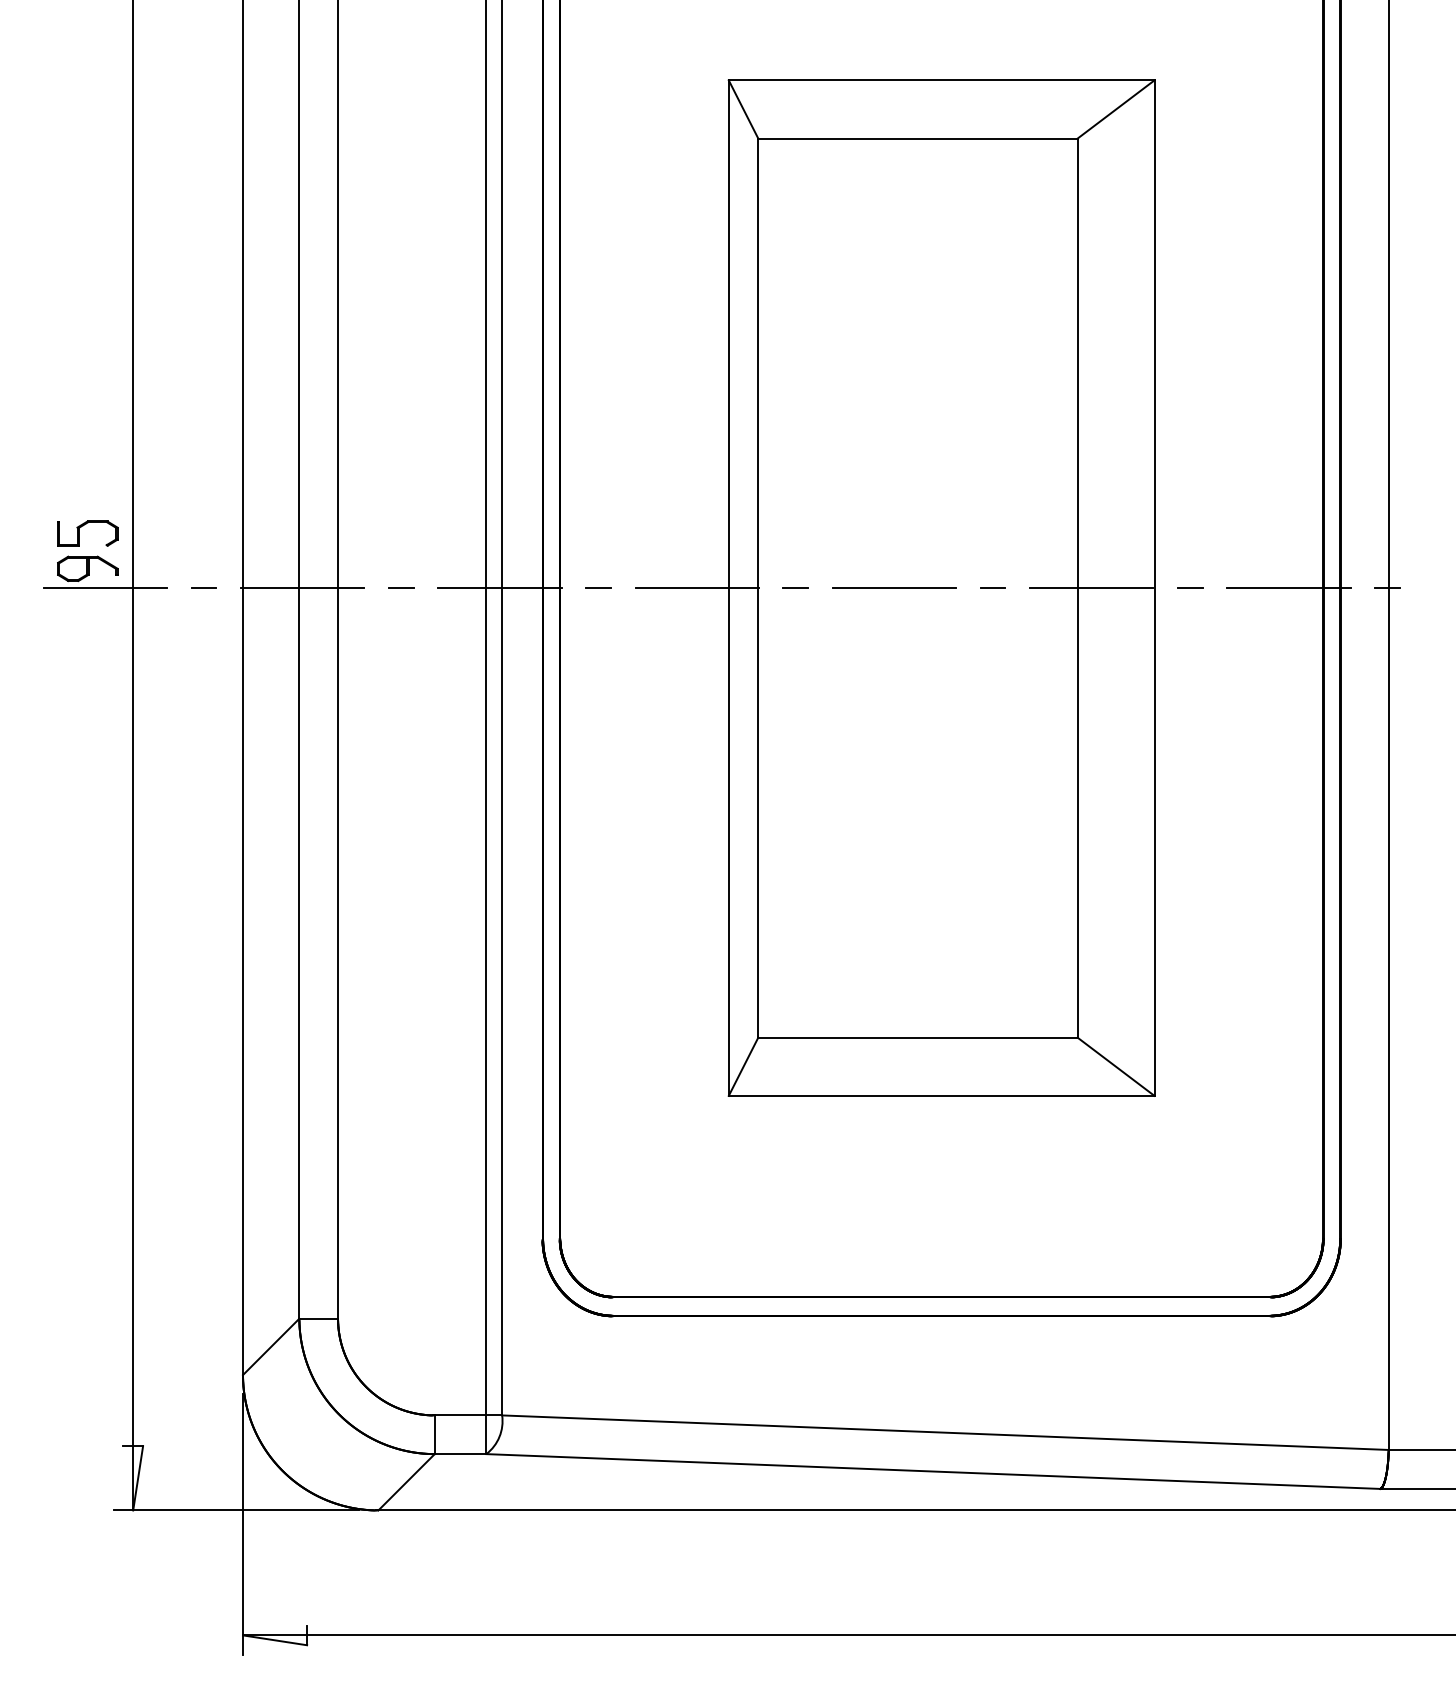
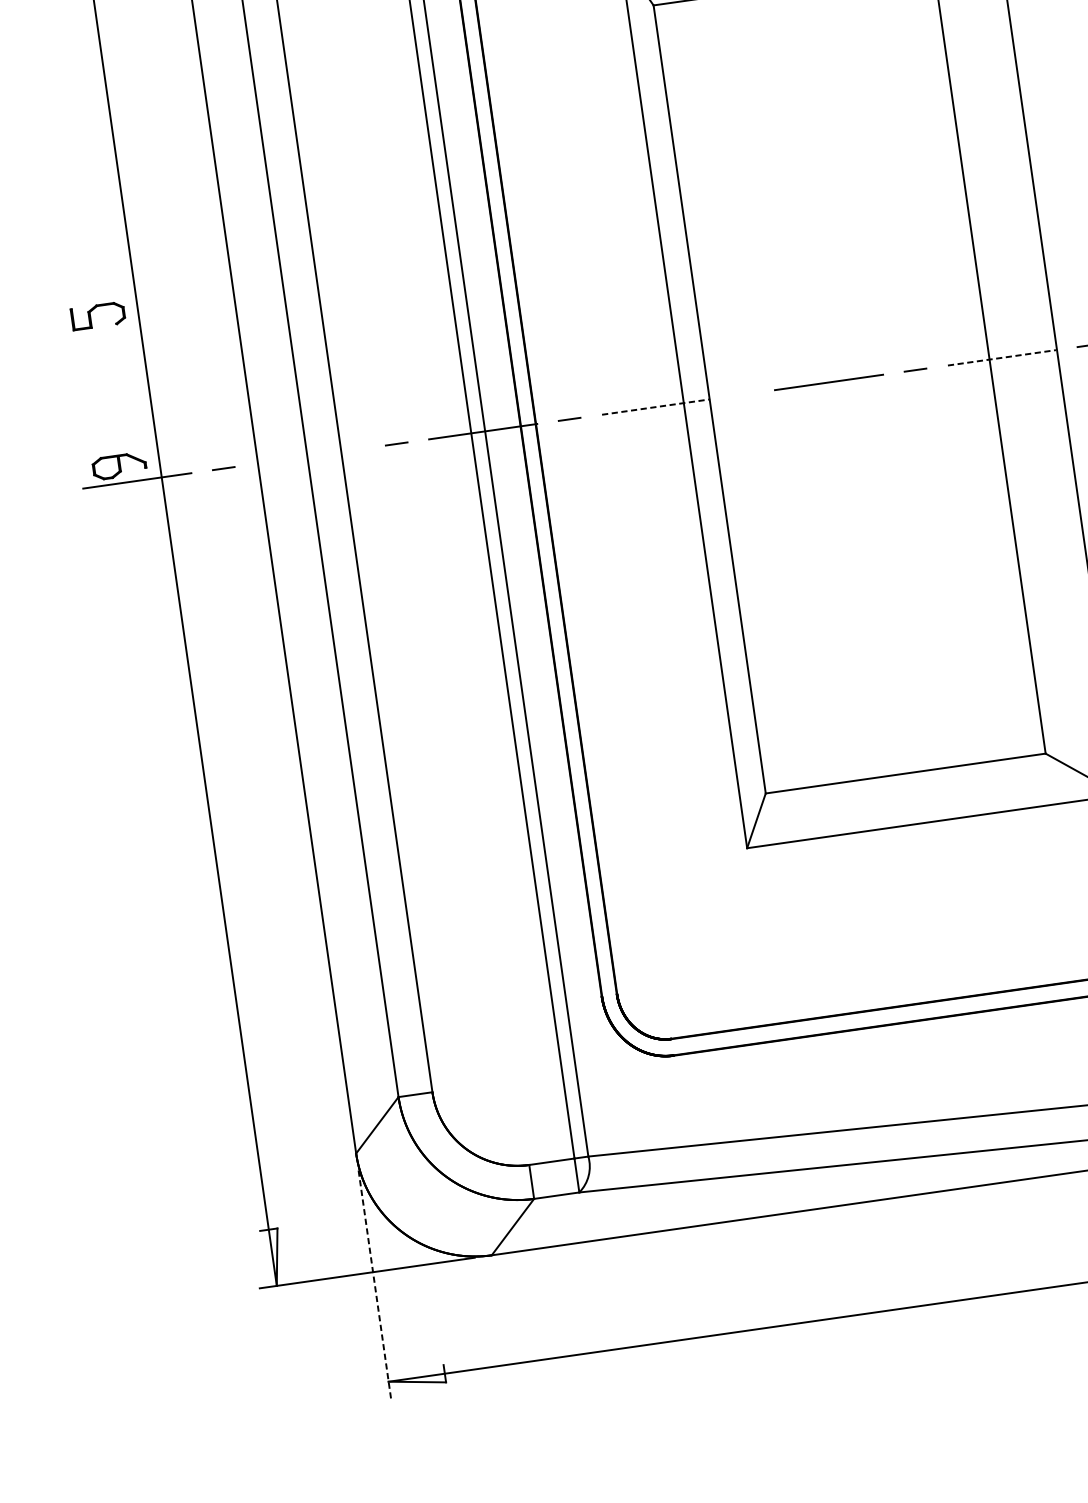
part: (79, 533) -> (90, 317), moved
line: (795, 587) -> (742, 394), removed
line: (302, 588) -> (310, 456), removed
line: (697, 588) -> (656, 407), solid -> dashed
line: (1091, 588) -> (1001, 358), solid -> dashed
line: (243, 1525) -> (375, 1285), solid -> dashed

